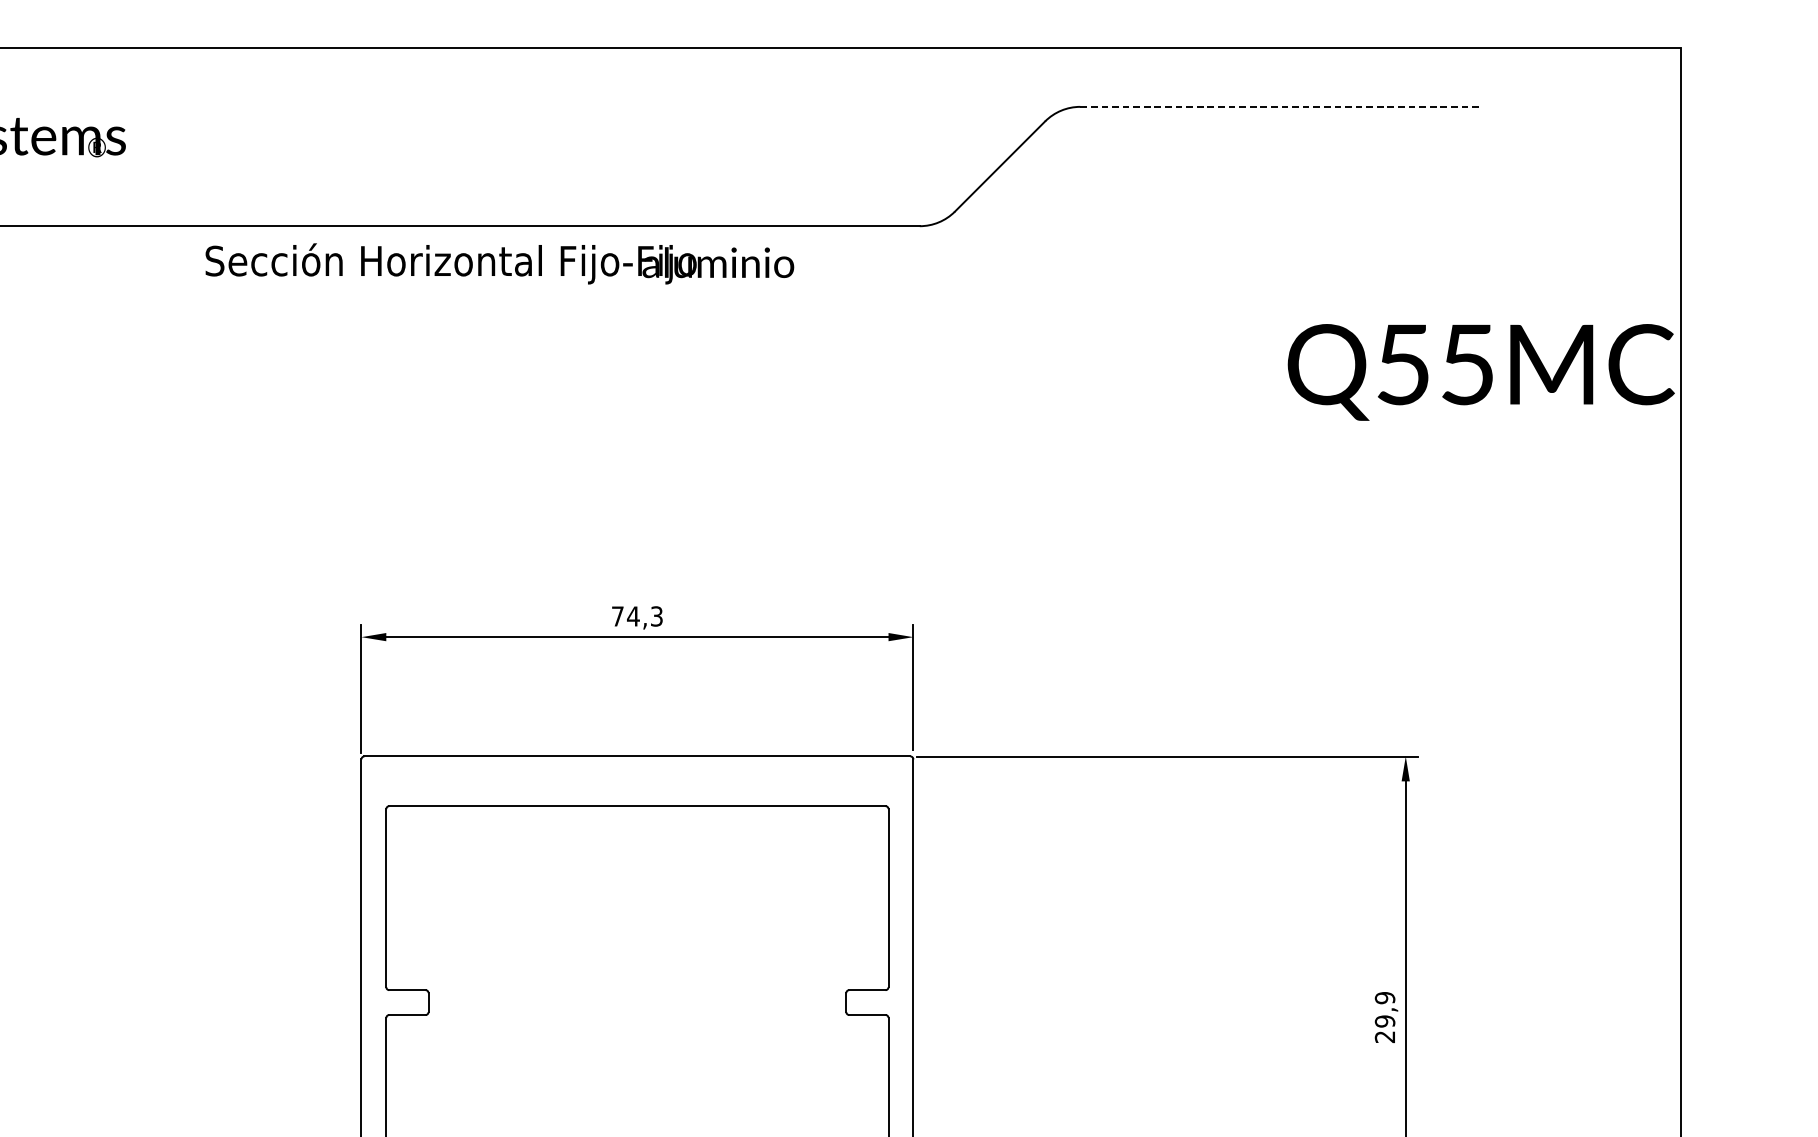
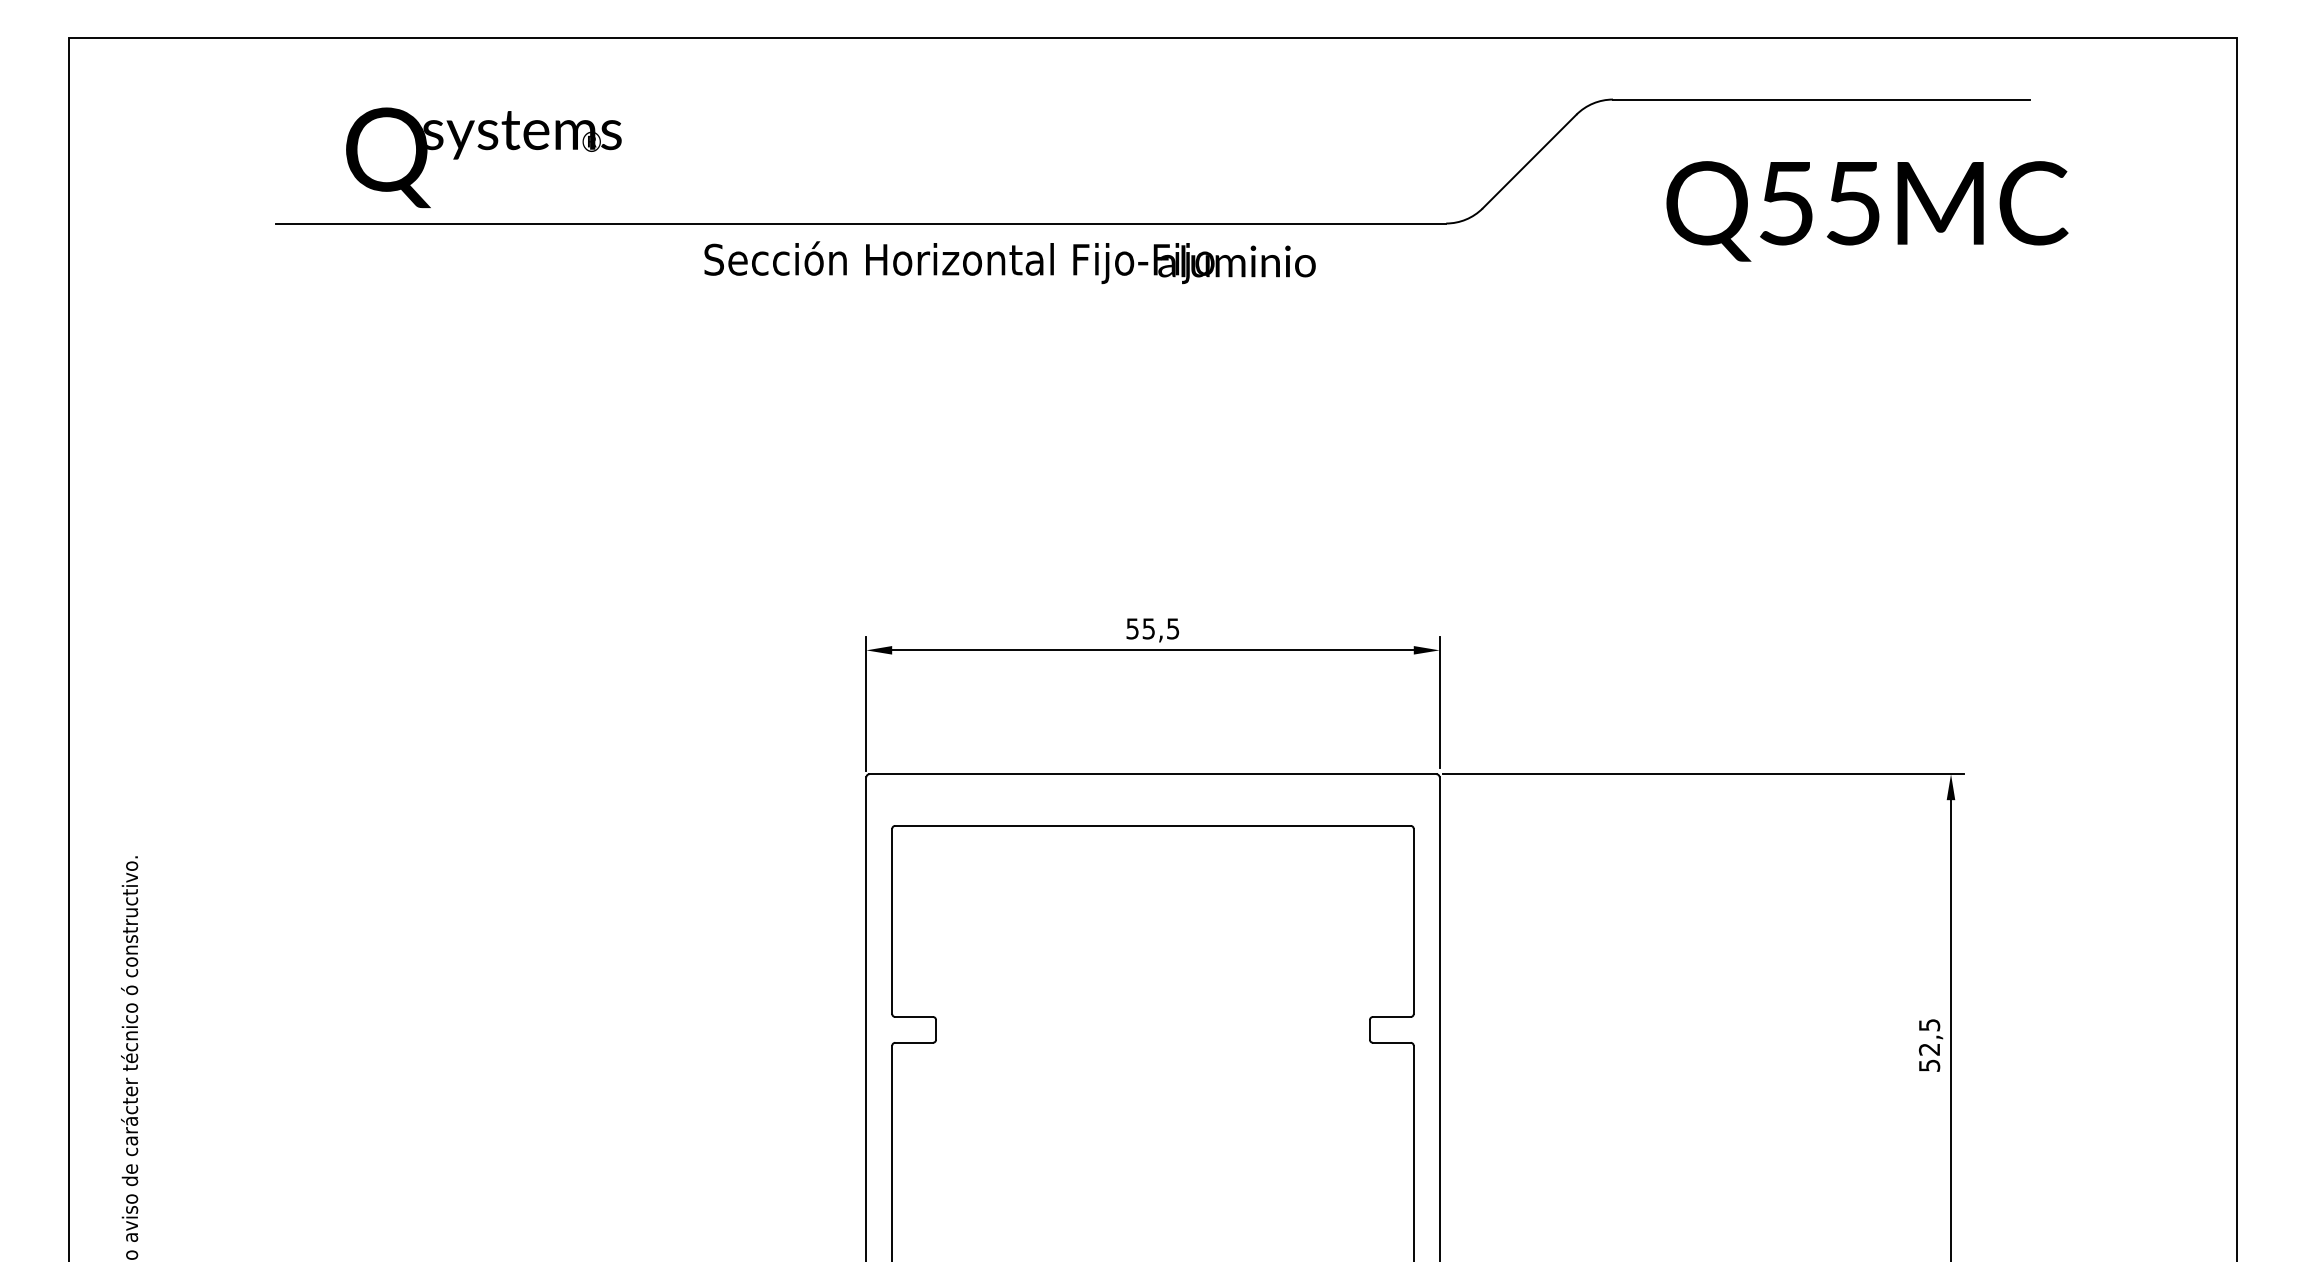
line: (1281, 106) -> (1821, 99), dashed -> solid
text: (1481, 372) -> (1867, 211), moved
text: (636, 616) -> (1152, 628), 74,3 -> 55,5
text: (1385, 1016) -> (1929, 1044), 29,9 -> 52,5

